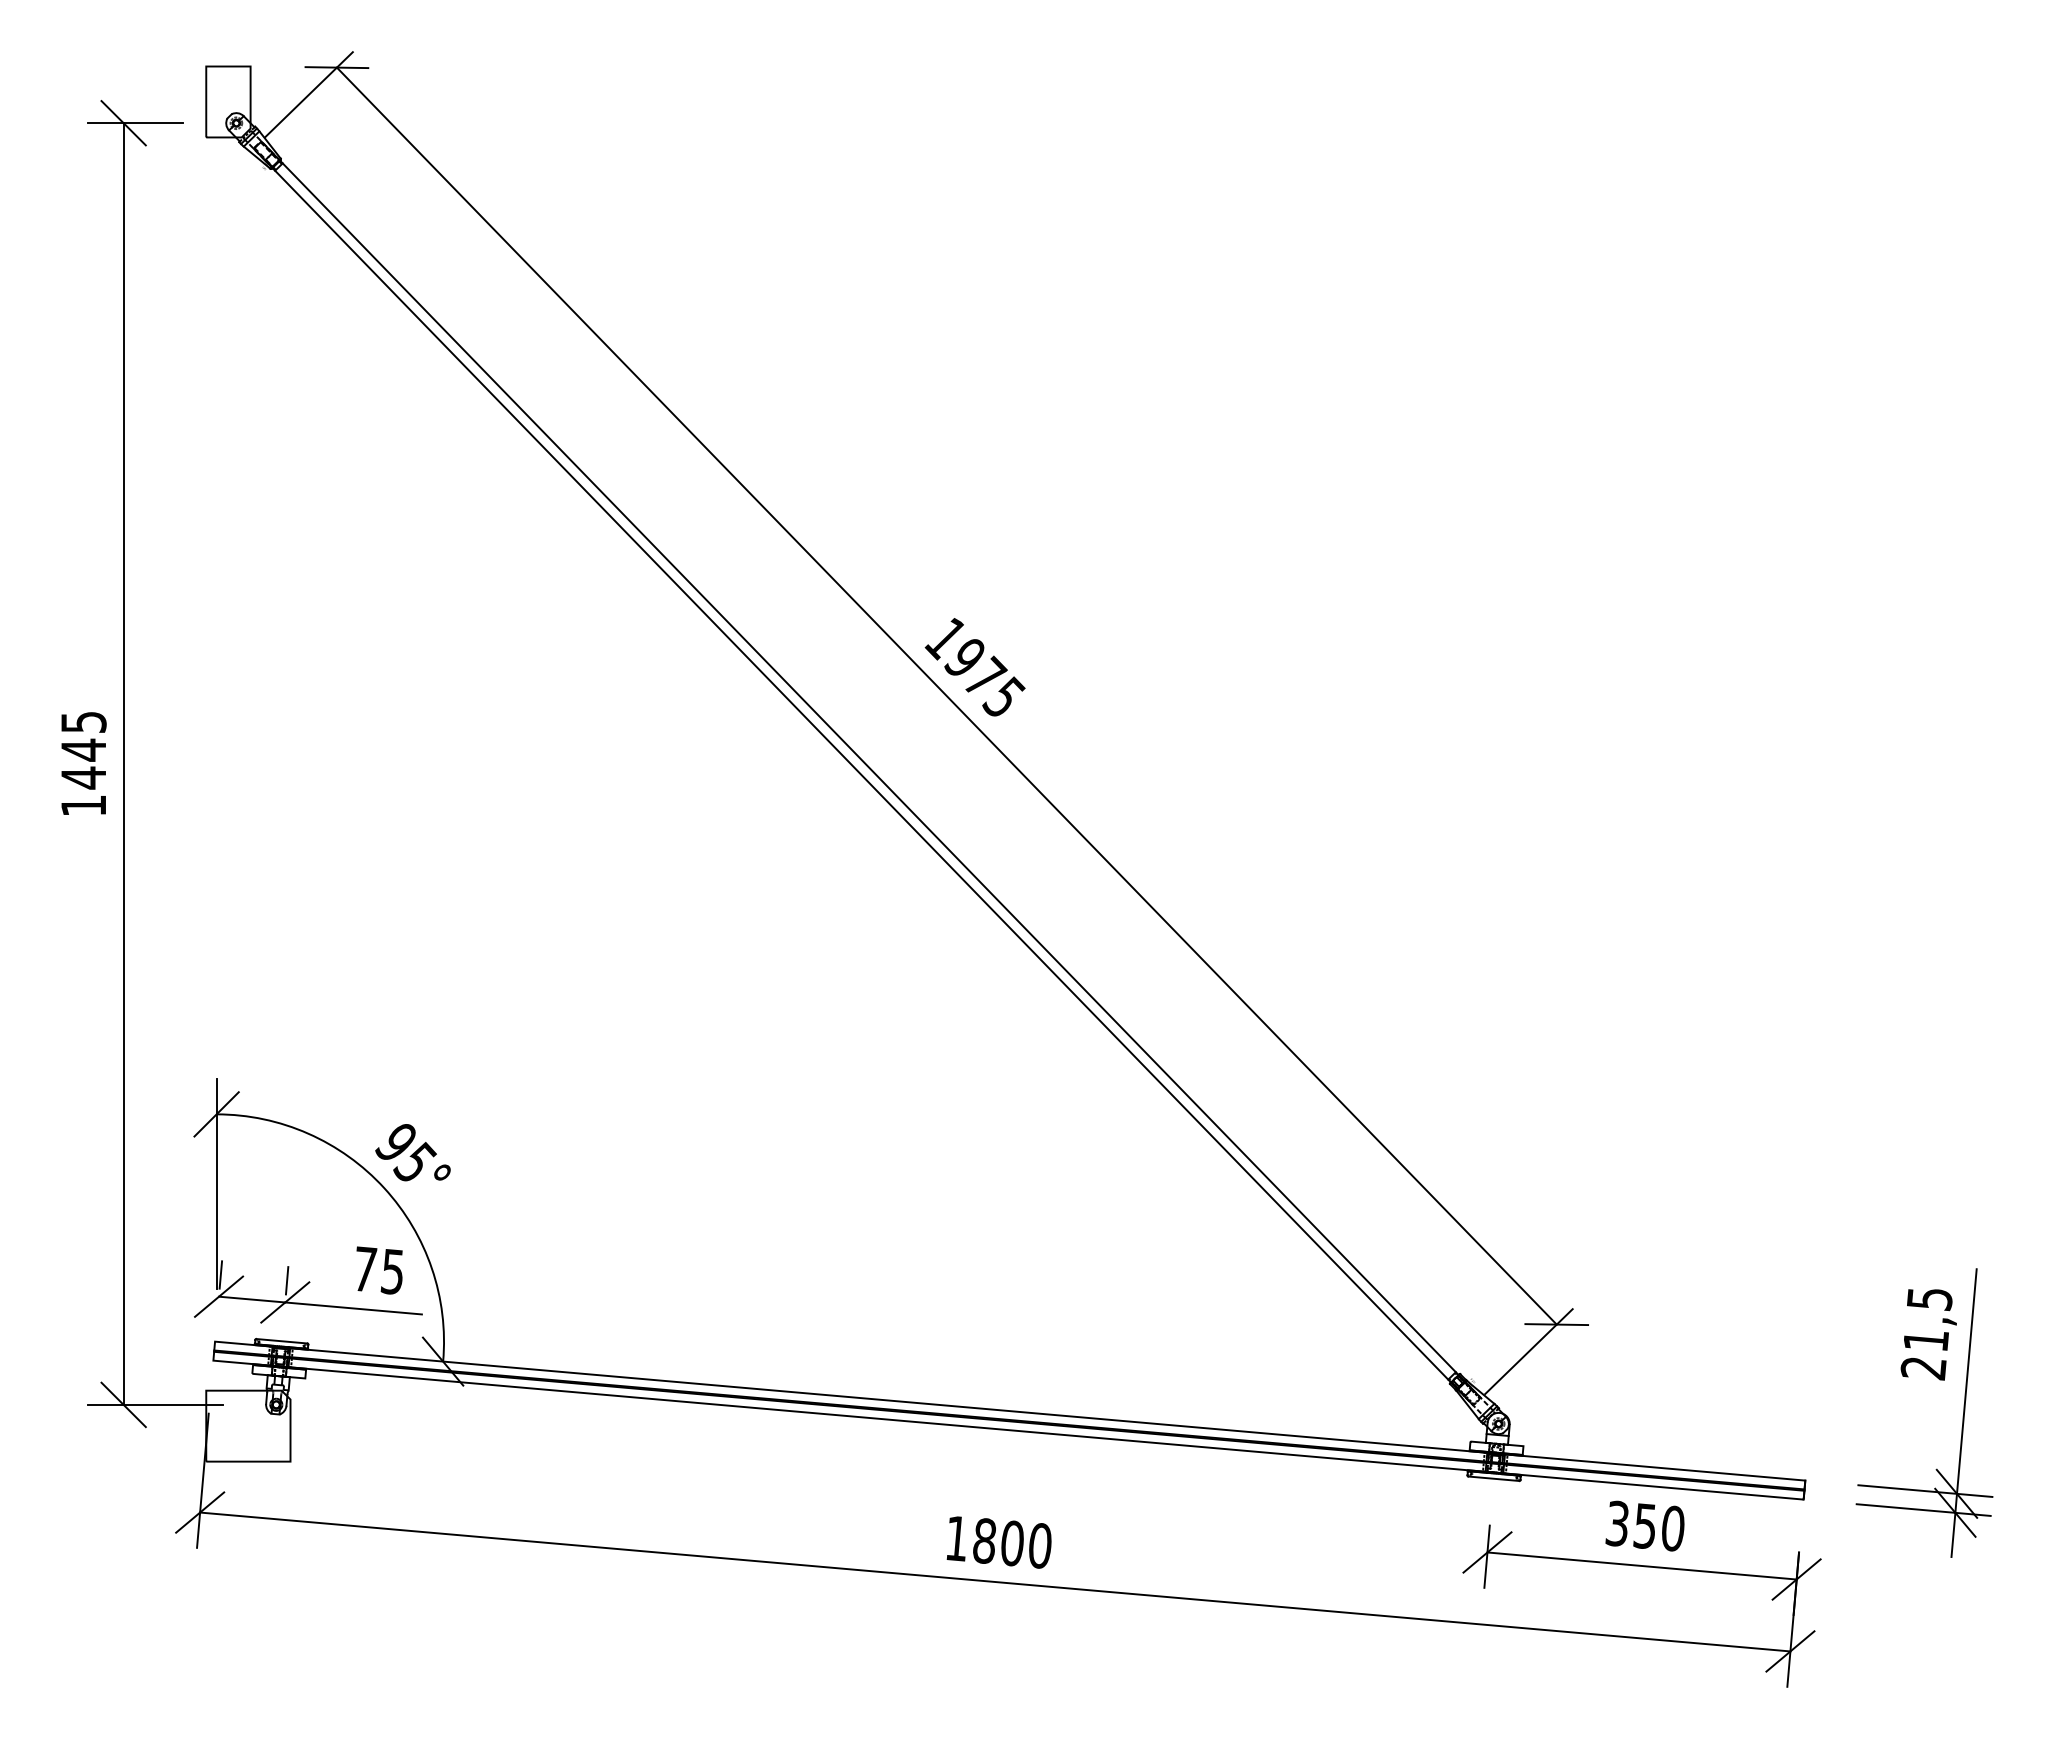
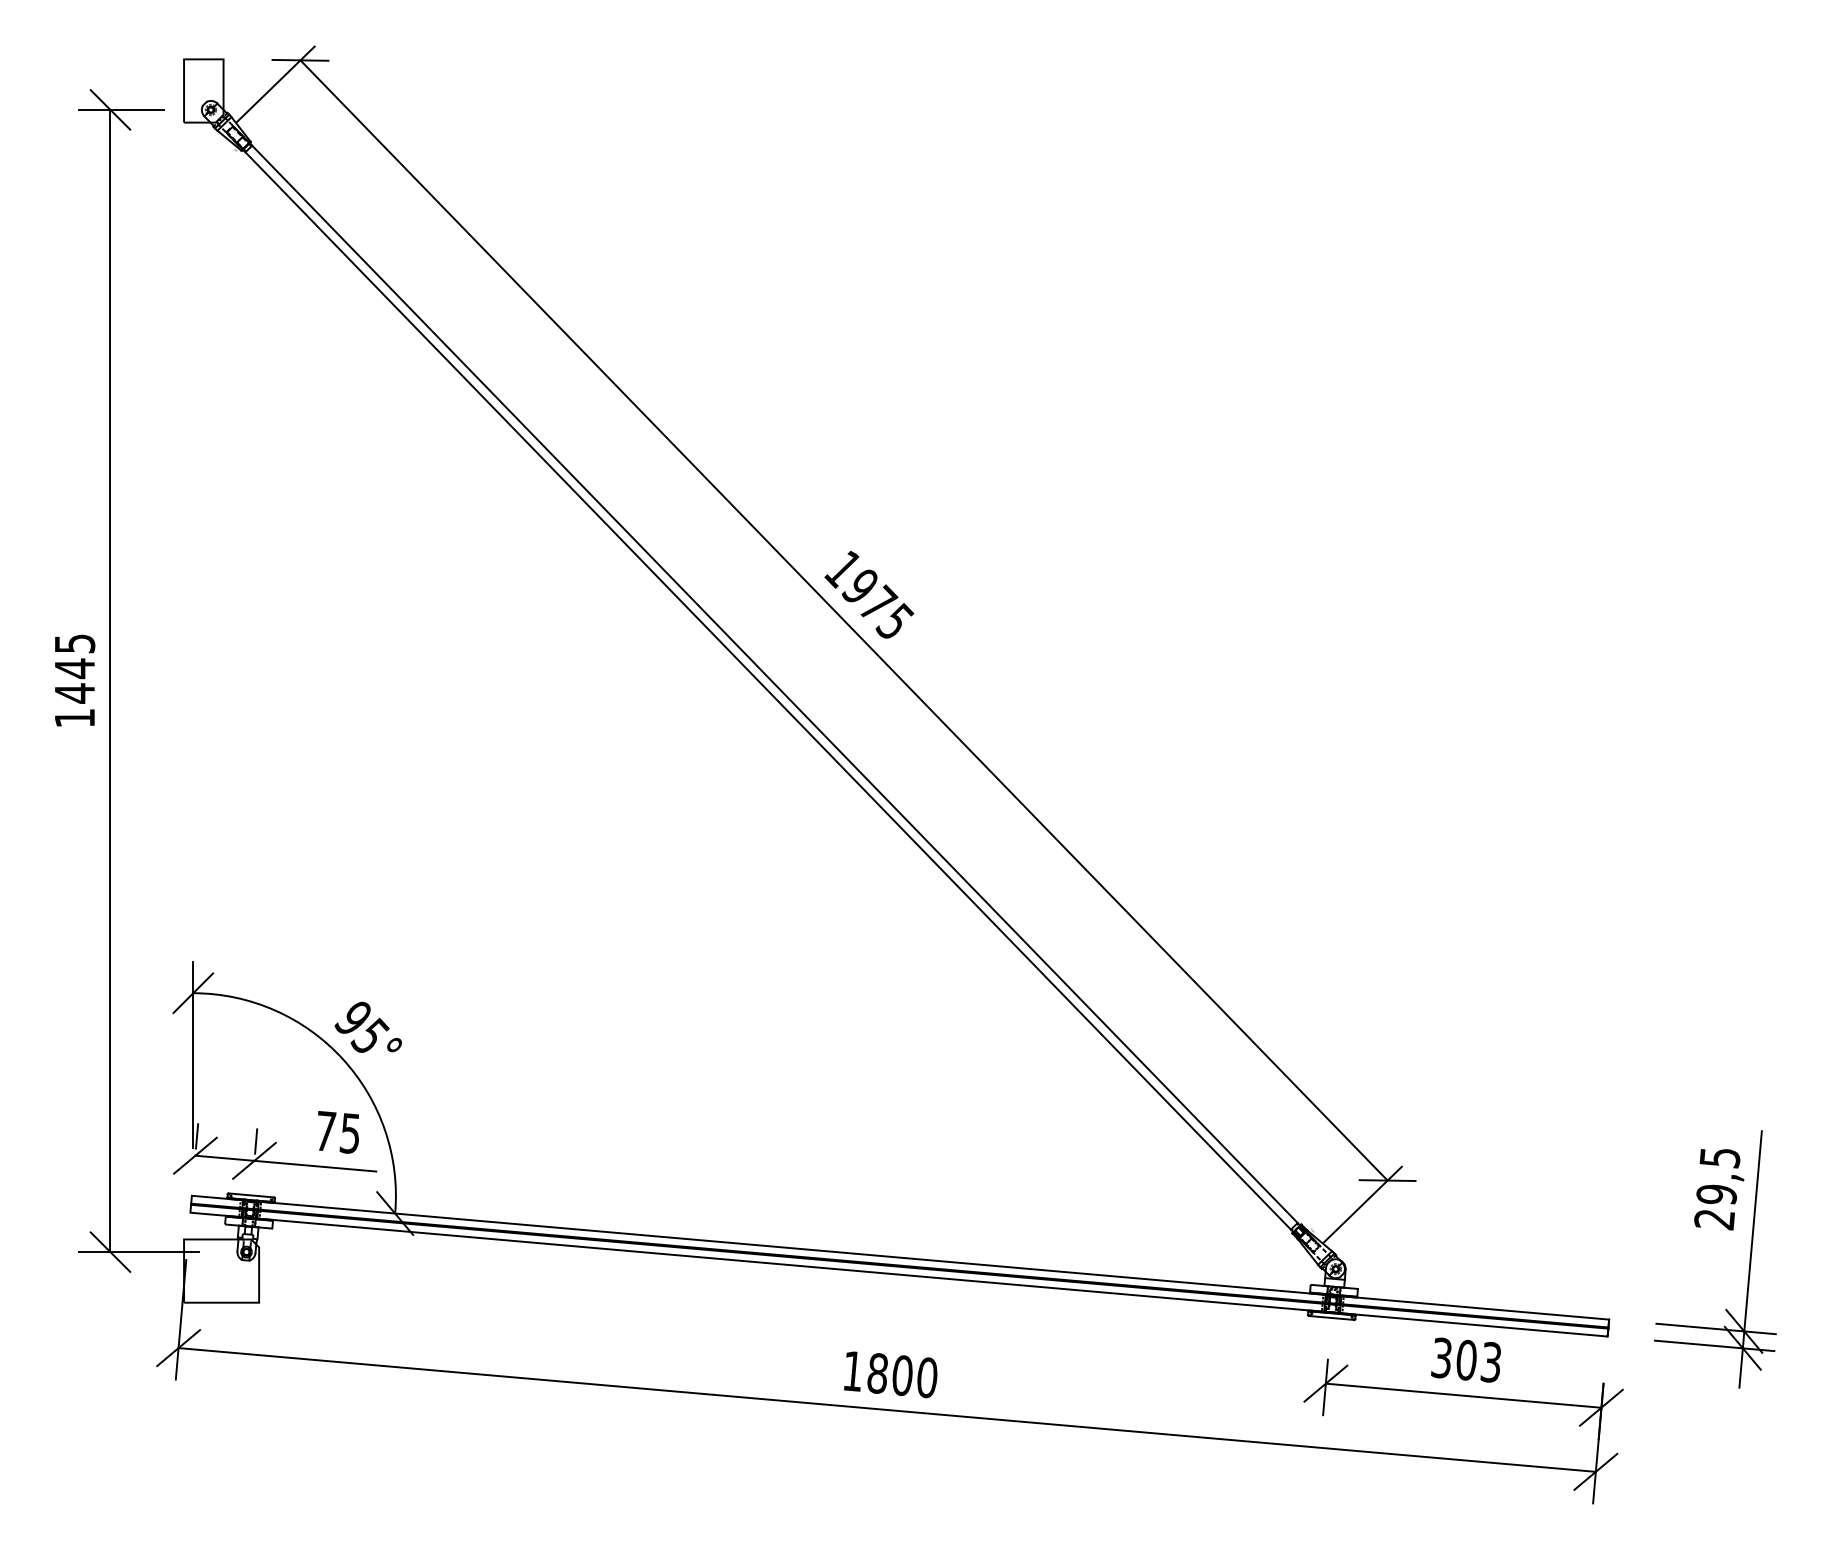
text: (1925, 1340) -> (1716, 1194), 21,5 -> 29,5
text: (1658, 1527) -> (1478, 1361), 350 -> 303

